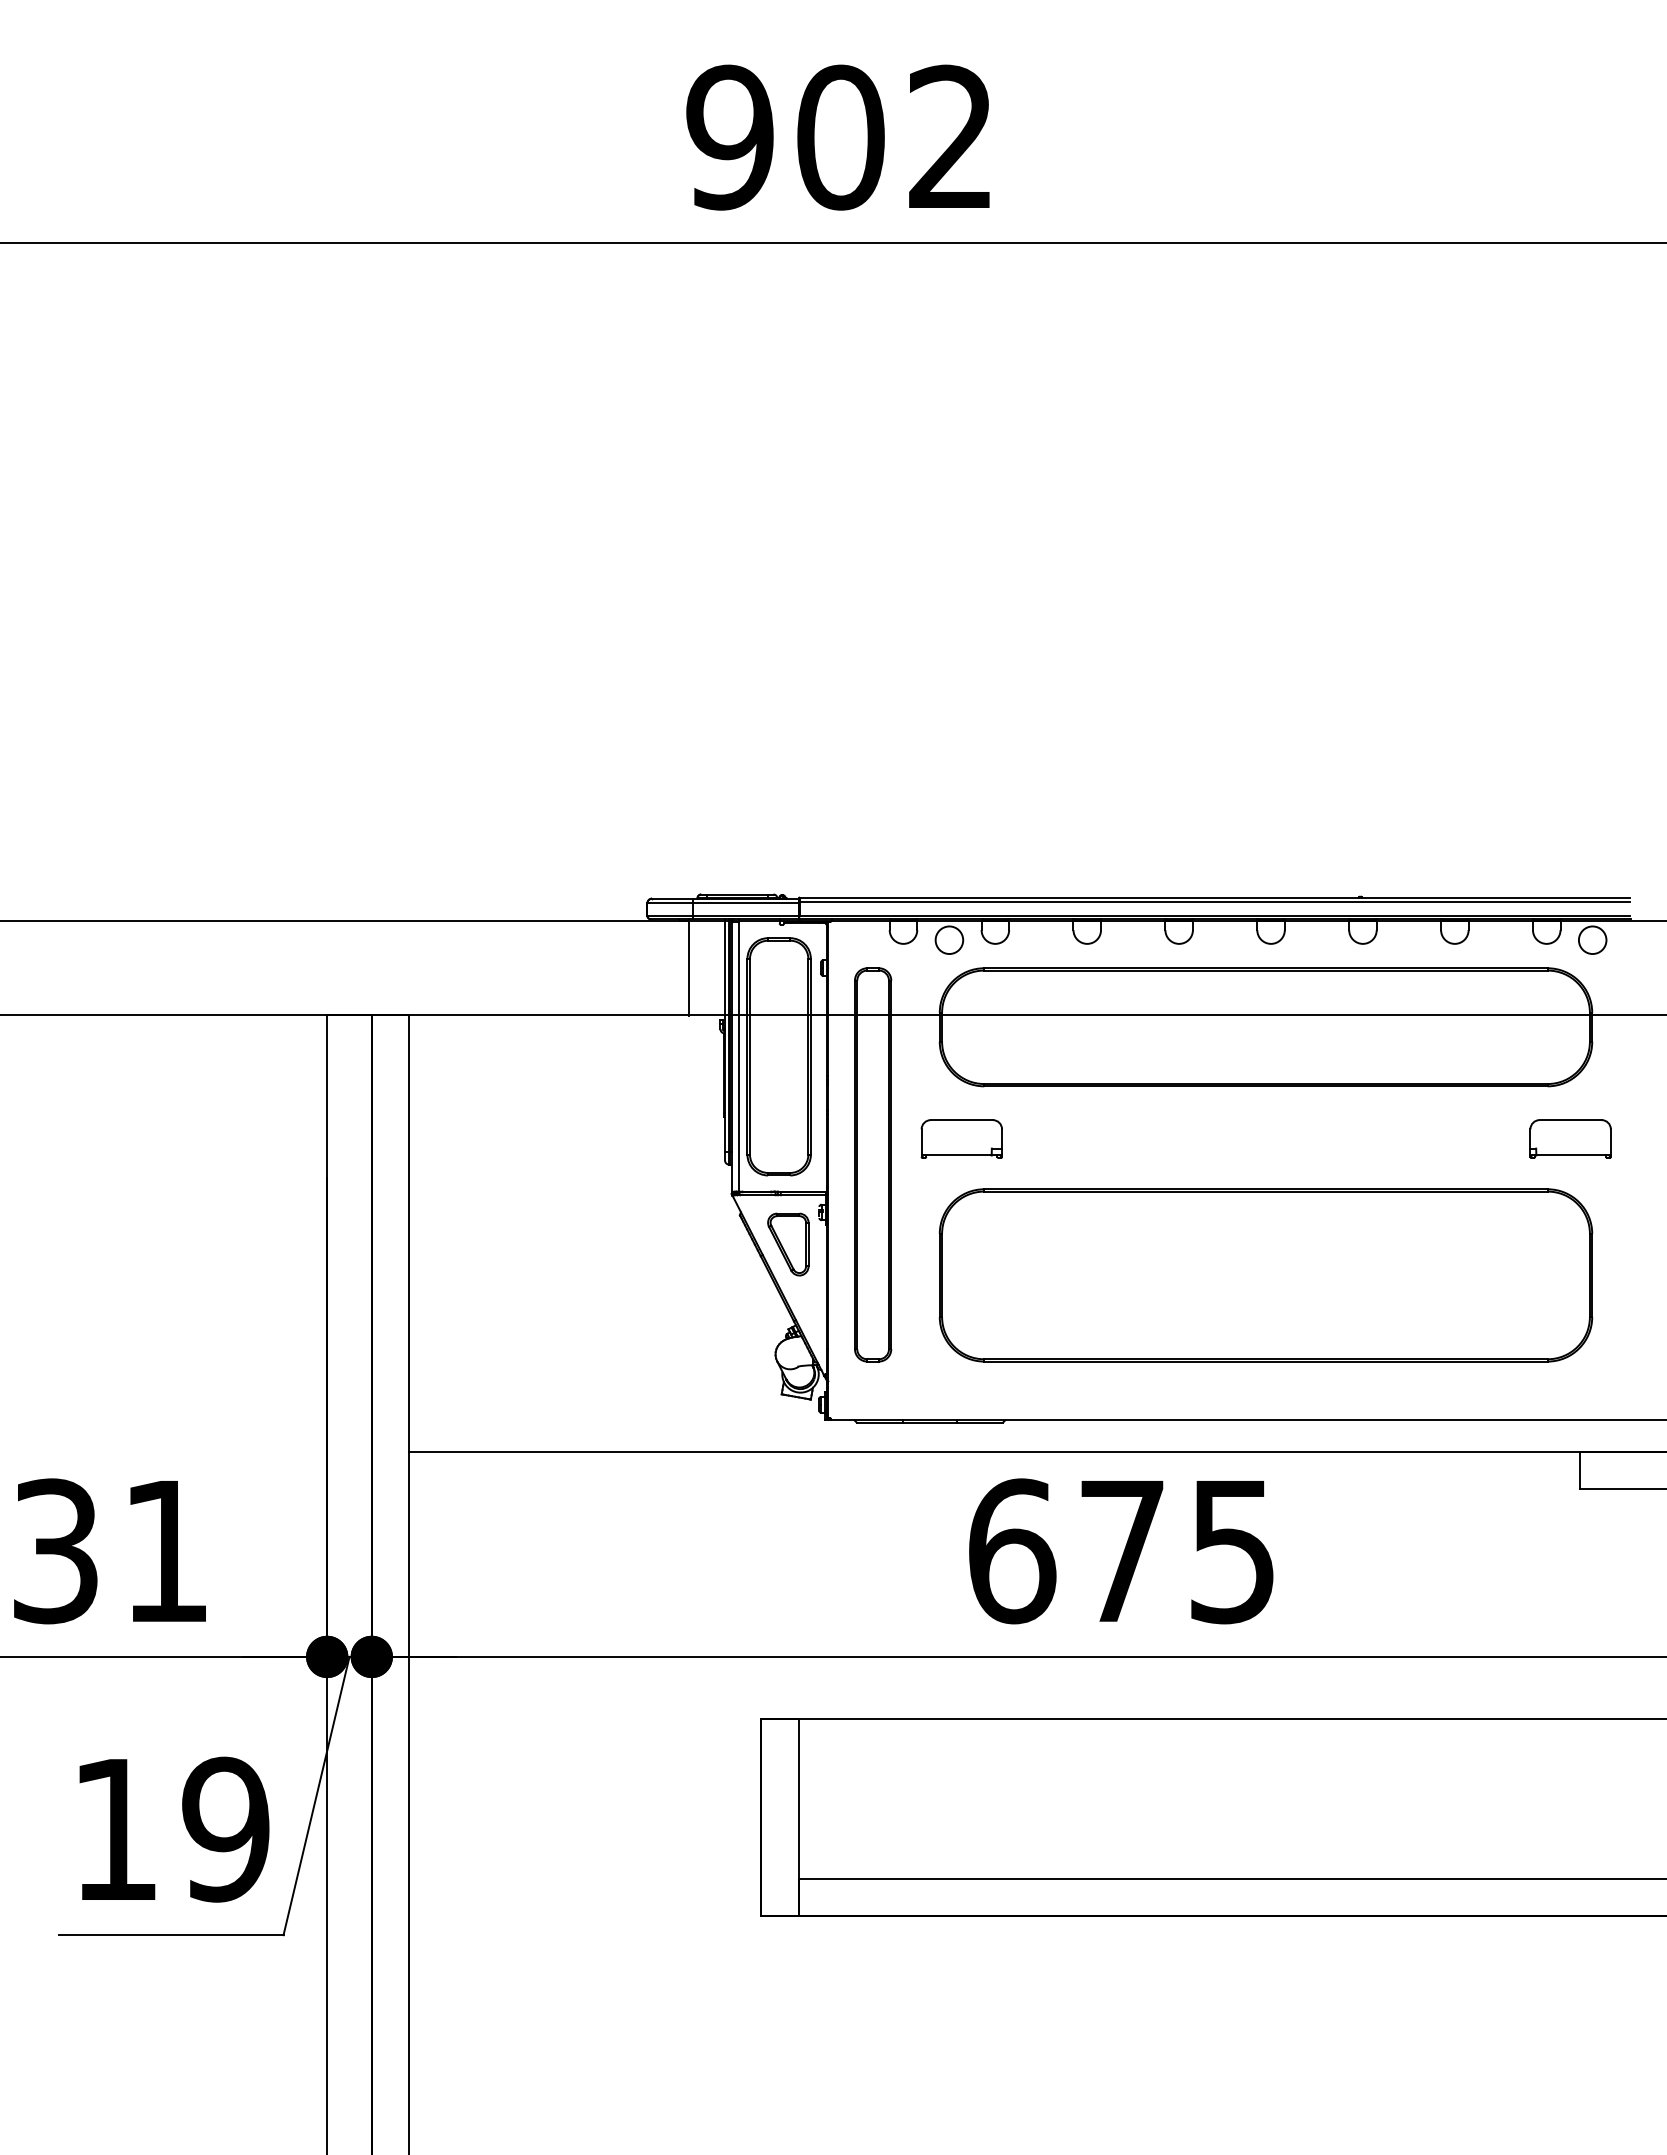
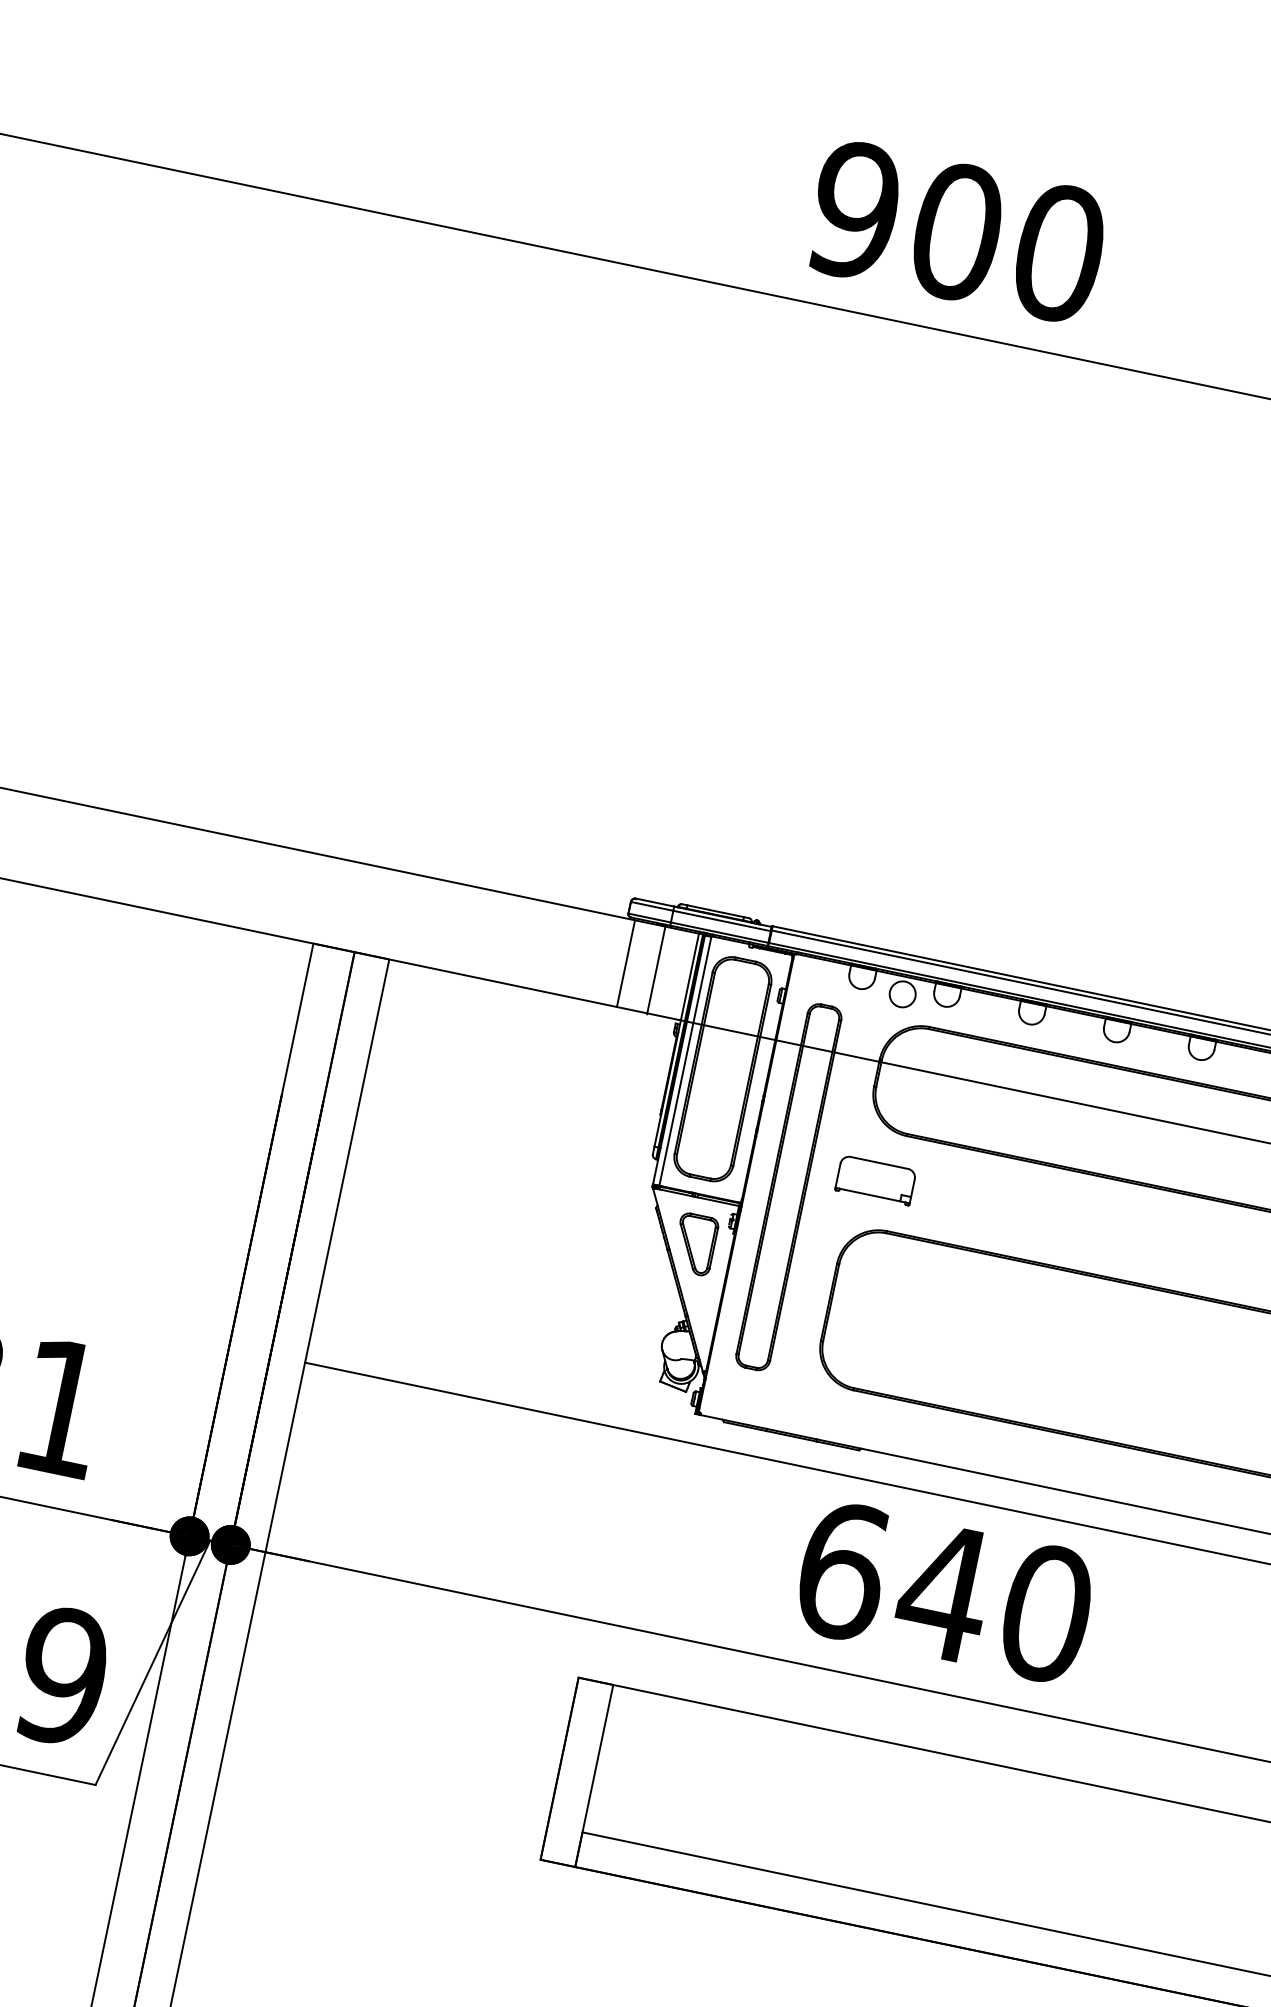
text: (951, 137) -> (1059, 253), 902 -> 900
line: (655, 968) -> (625, 963), added
text: (1176, 1551) -> (994, 1602), 675 -> 640

